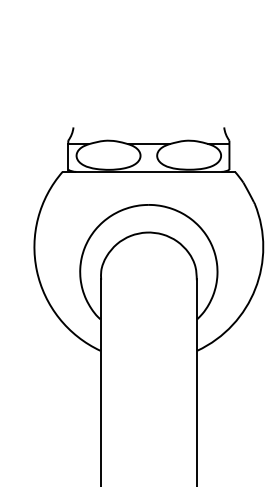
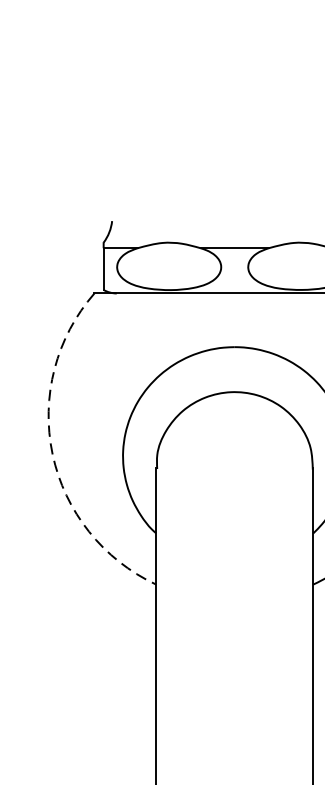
arc: (36, 270) -> (51, 453), solid -> dashed

